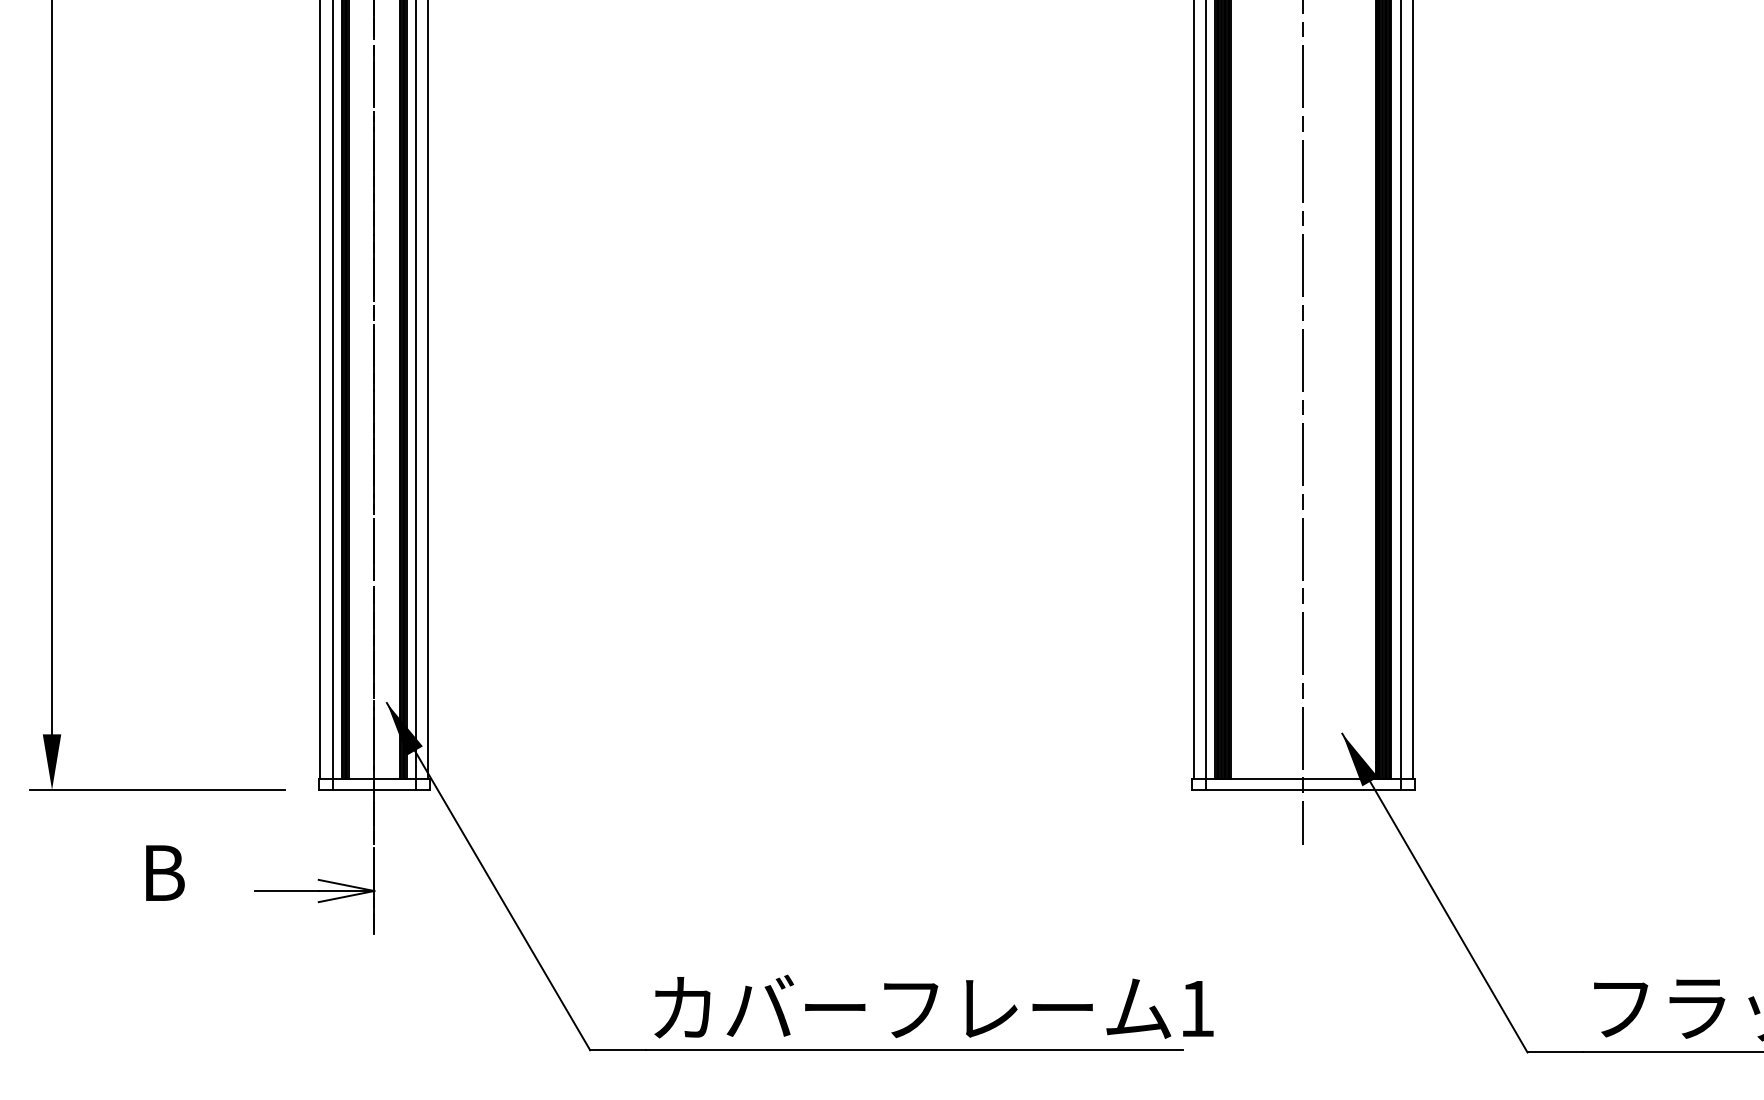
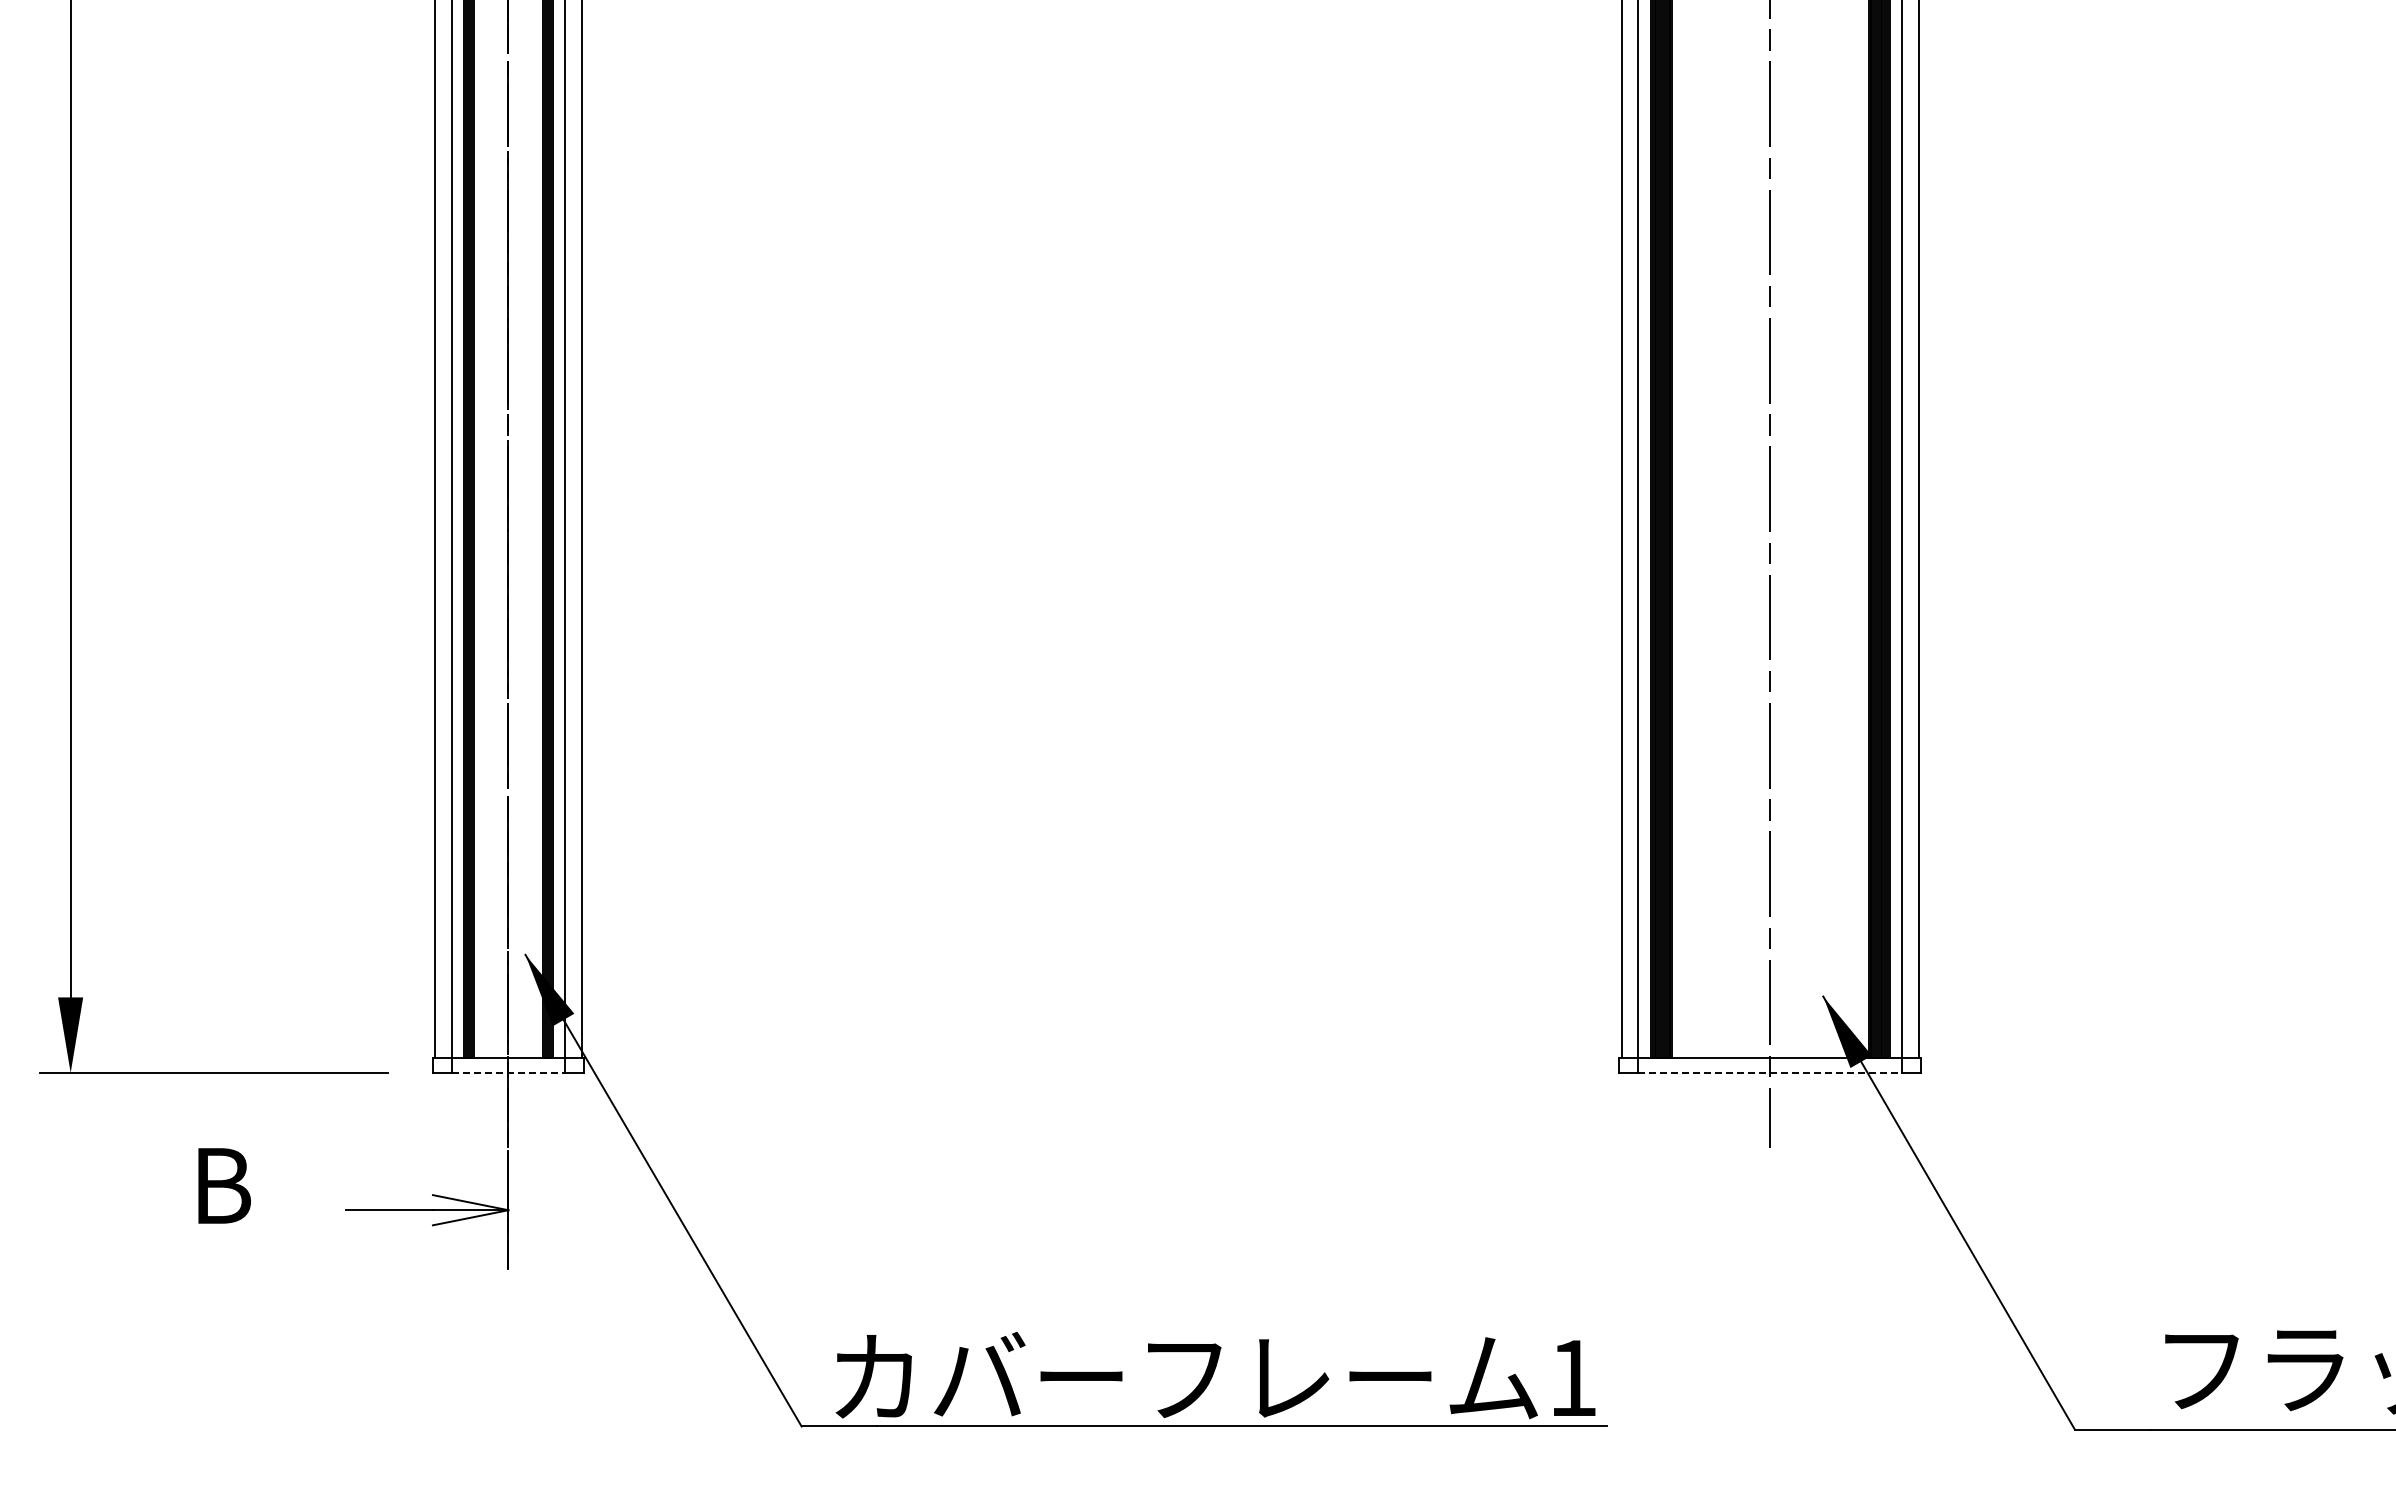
line: (374, 789) -> (508, 1072), solid -> dashed
line: (1303, 789) -> (1770, 1072), solid -> dashed
text: (933, 1006) -> (1215, 1375), moved

